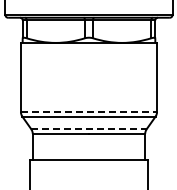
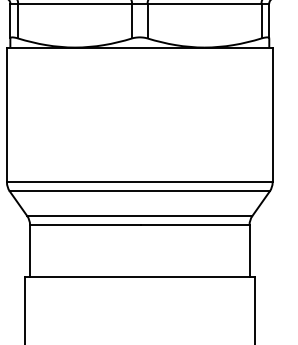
line: (89, 112) -> (140, 183), dashed -> solid
line: (88, 129) -> (138, 216), dashed -> solid

